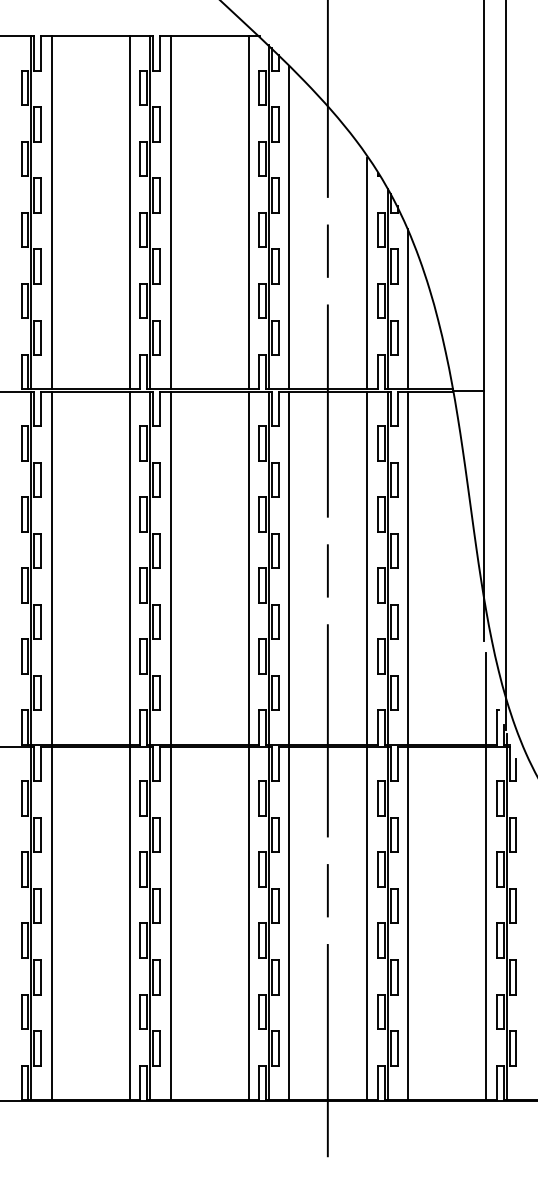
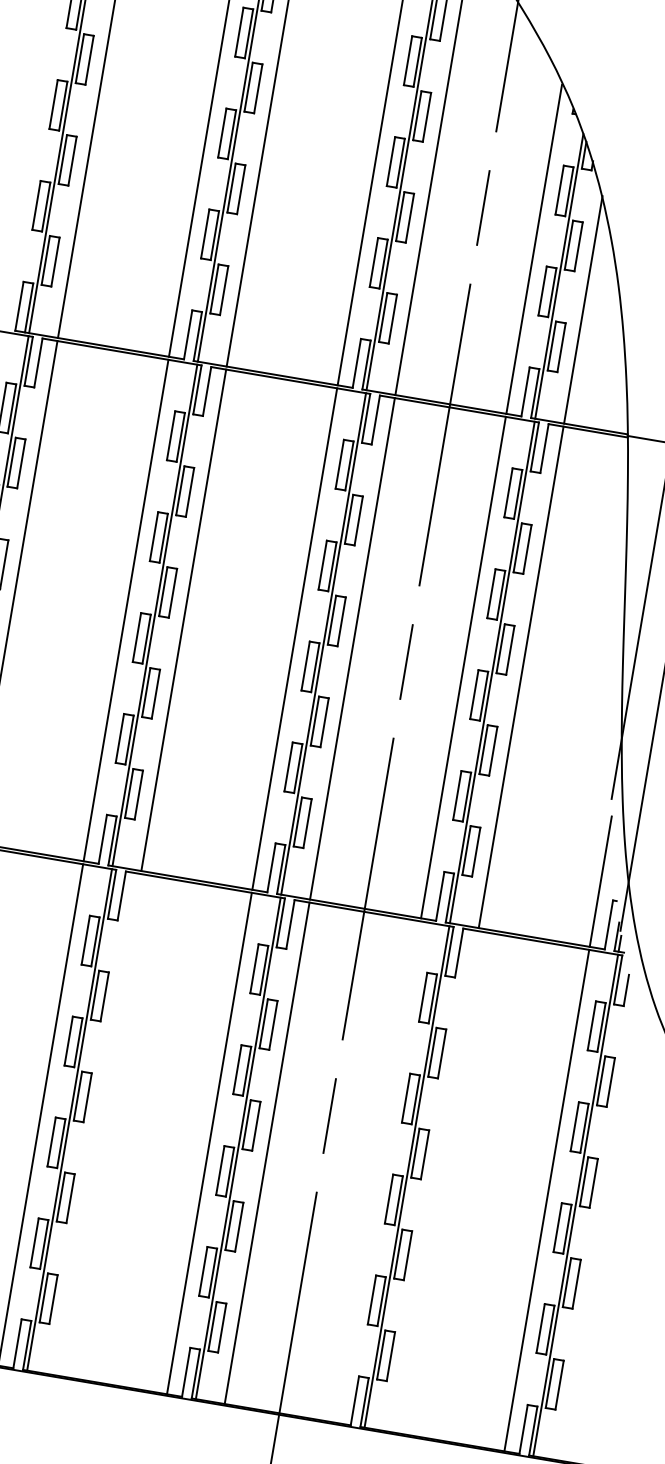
line: (170, 923) -> (98, 1124), removed
line: (367, 923) -> (378, 1172), removed
line: (408, 923) -> (436, 1181), removed

